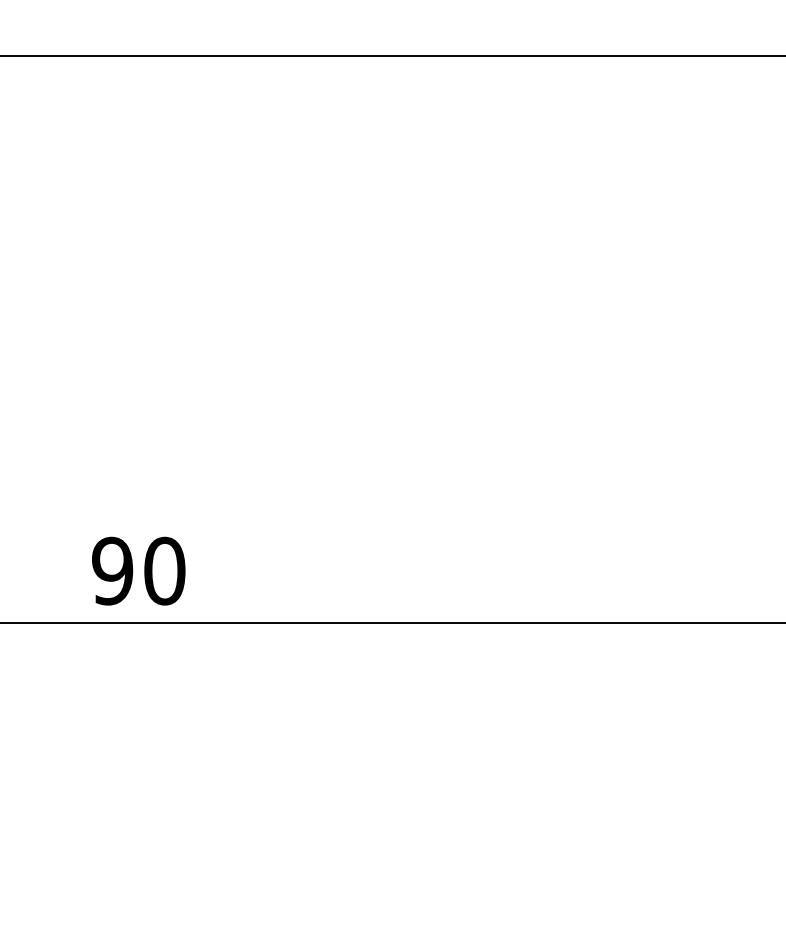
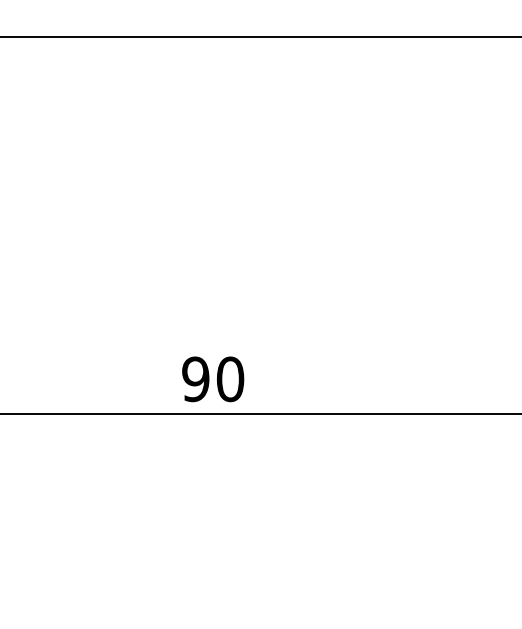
text: (139, 571) -> (213, 379), moved

